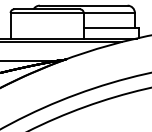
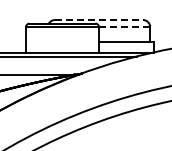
line: (84, 5) -> (99, 19), solid -> dashed
line: (109, 13) -> (124, 27), solid -> dashed

